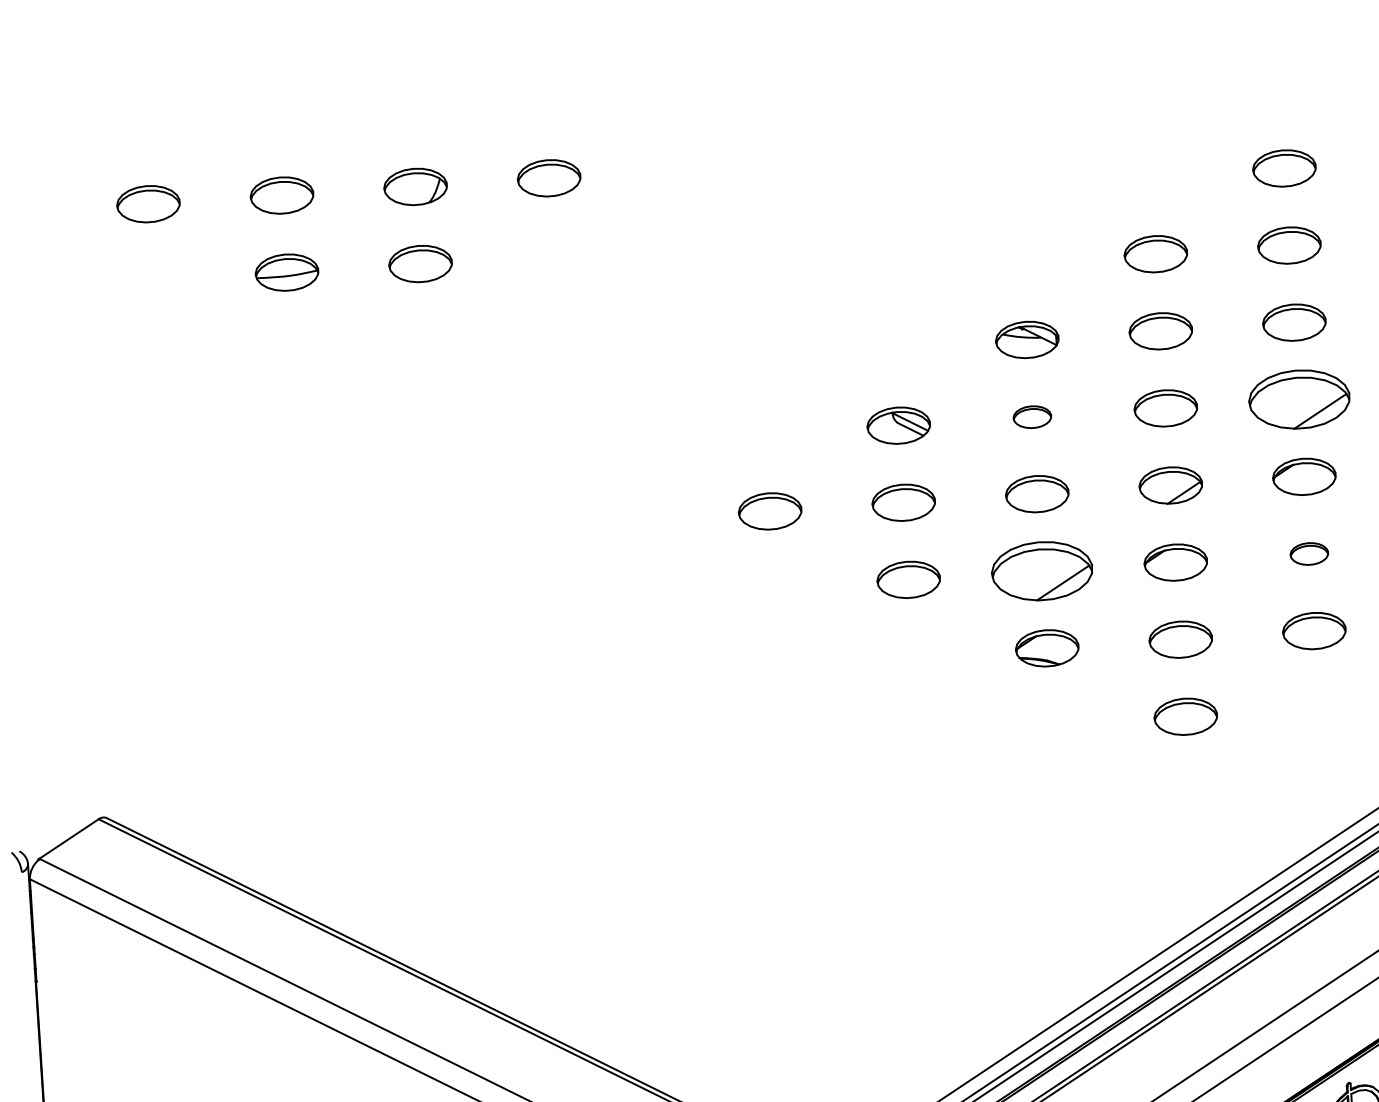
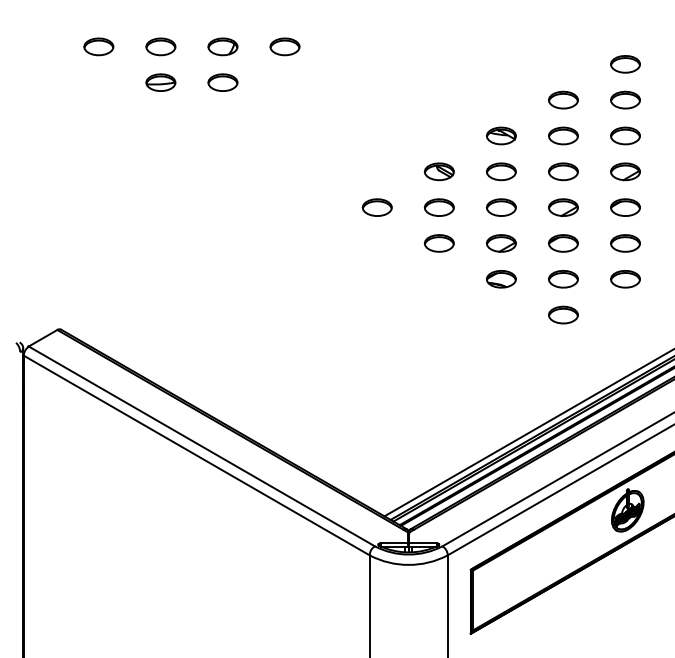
part: (1299, 399) -> (625, 171), size x0.62
part: (1032, 416) -> (501, 171), size x1.67
part: (1309, 554) -> (625, 243), size x1.67
part: (1042, 571) -> (501, 243), size x0.62

